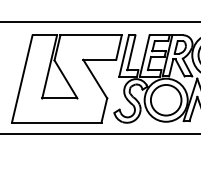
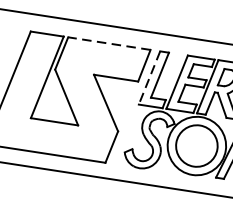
line: (91, 35) -> (109, 43), solid -> dashed
line: (124, 56) -> (149, 78), solid -> dashed

